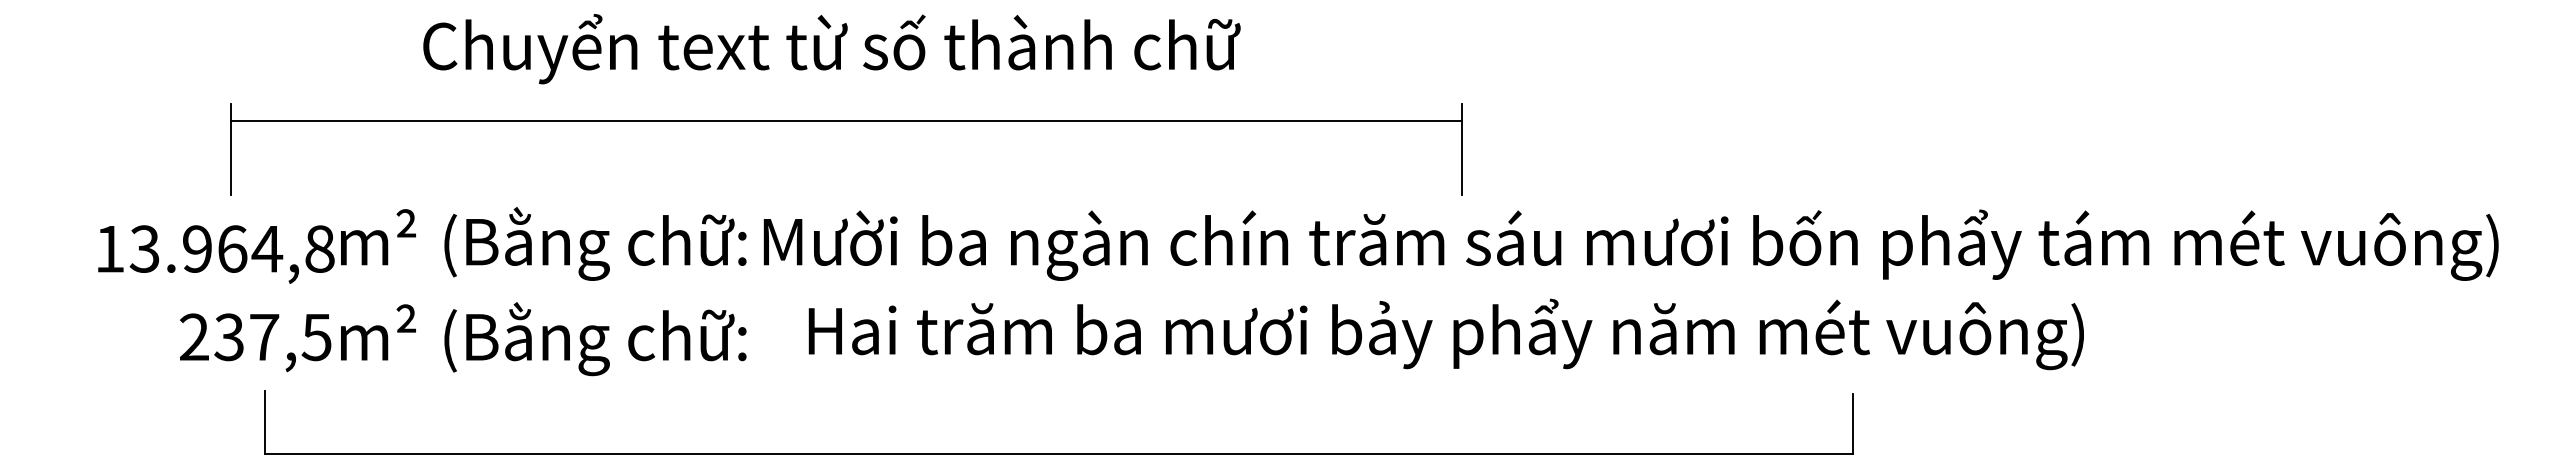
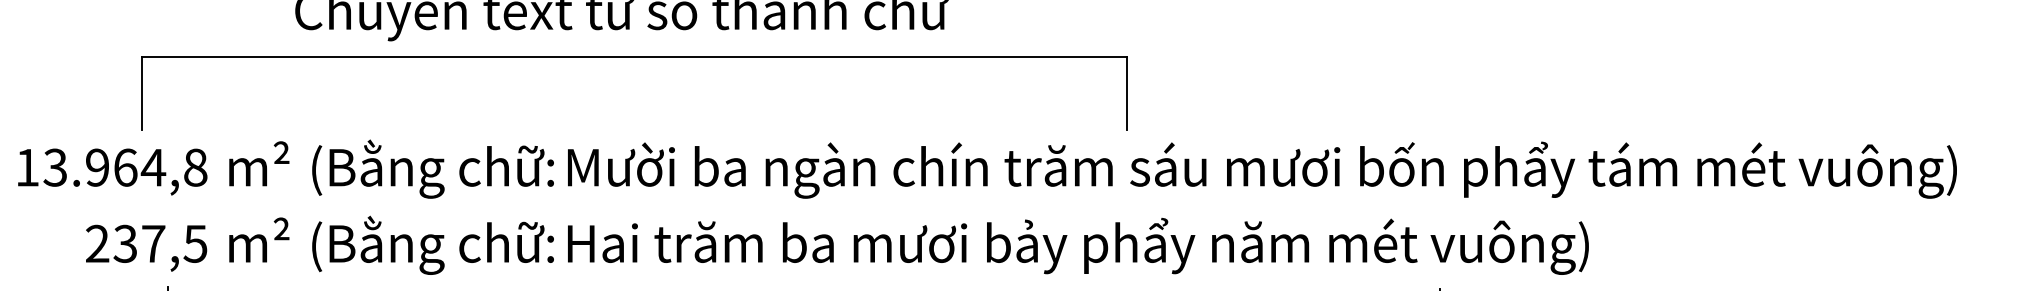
line: (846, 121) -> (634, 57), moved
text: (216, 254) -> (112, 172), moved
text: (1445, 334) -> (1077, 246), moved
text: (255, 342) -> (146, 248), moved

